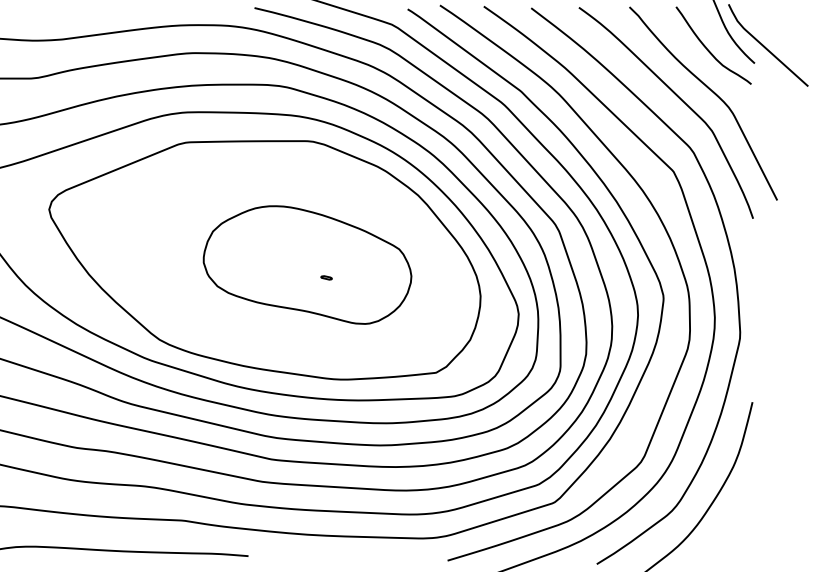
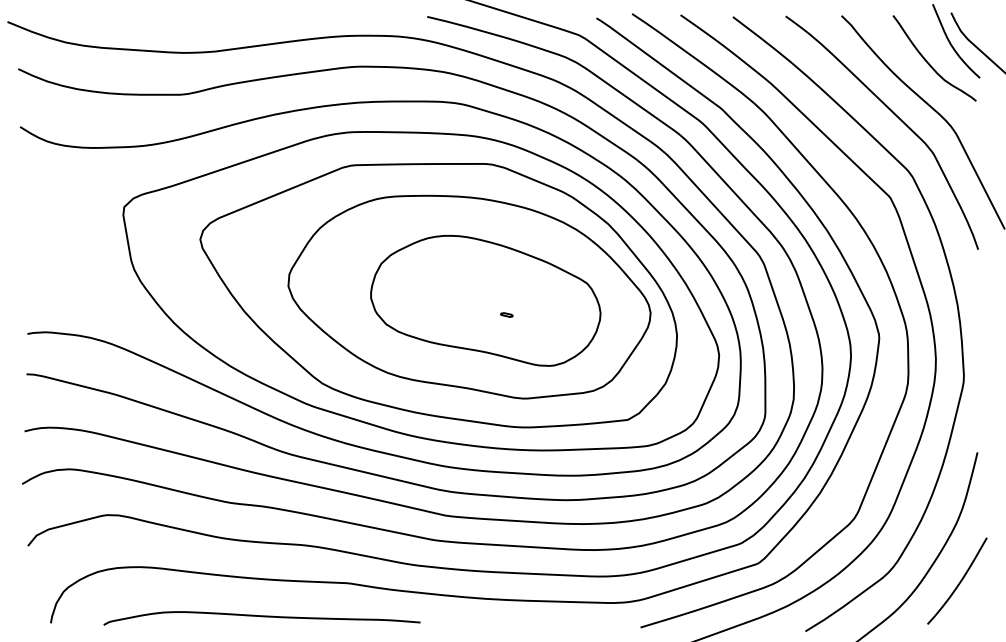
part: (292, 261) -> (469, 296), added
curve: (736, 519) -> (959, 581), added

